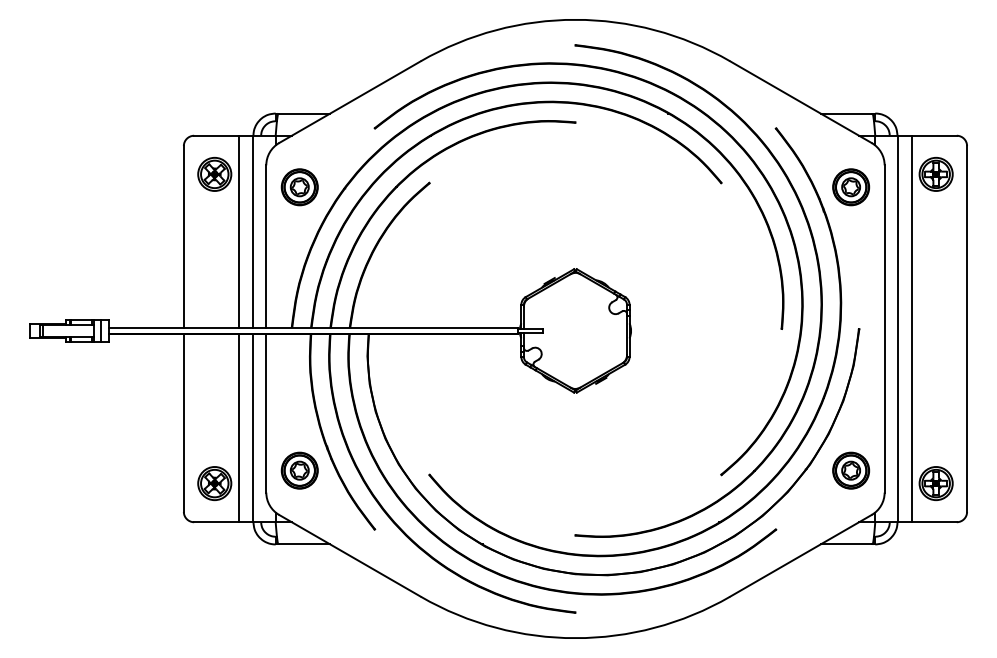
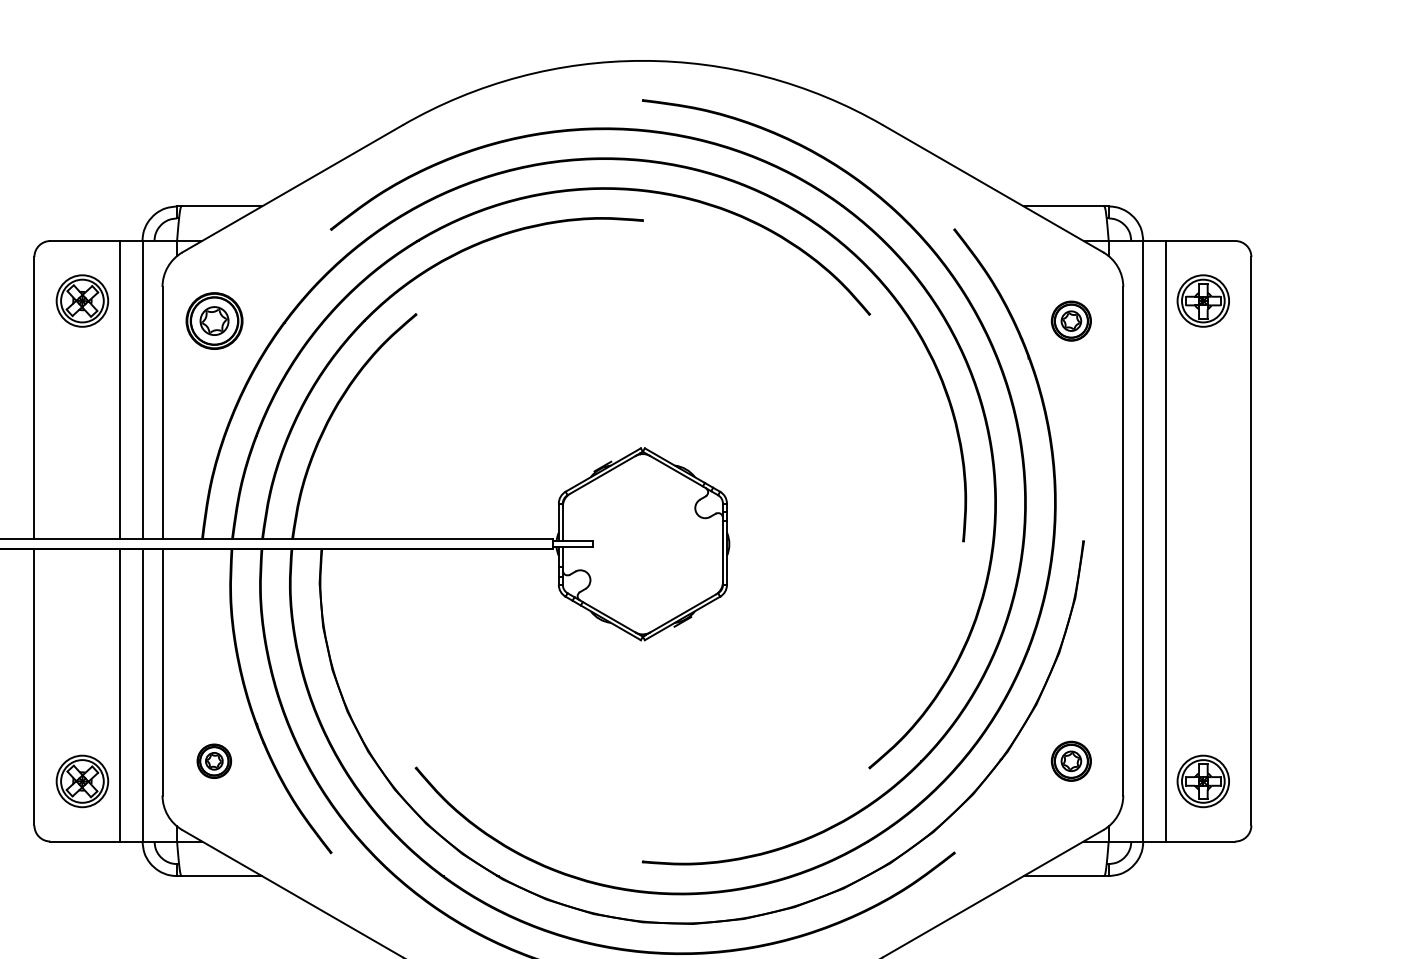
part: (851, 187) -> (1071, 321), size x0.7
part: (299, 470) -> (214, 761), size x0.6
part: (851, 470) -> (1071, 761), size x0.7

